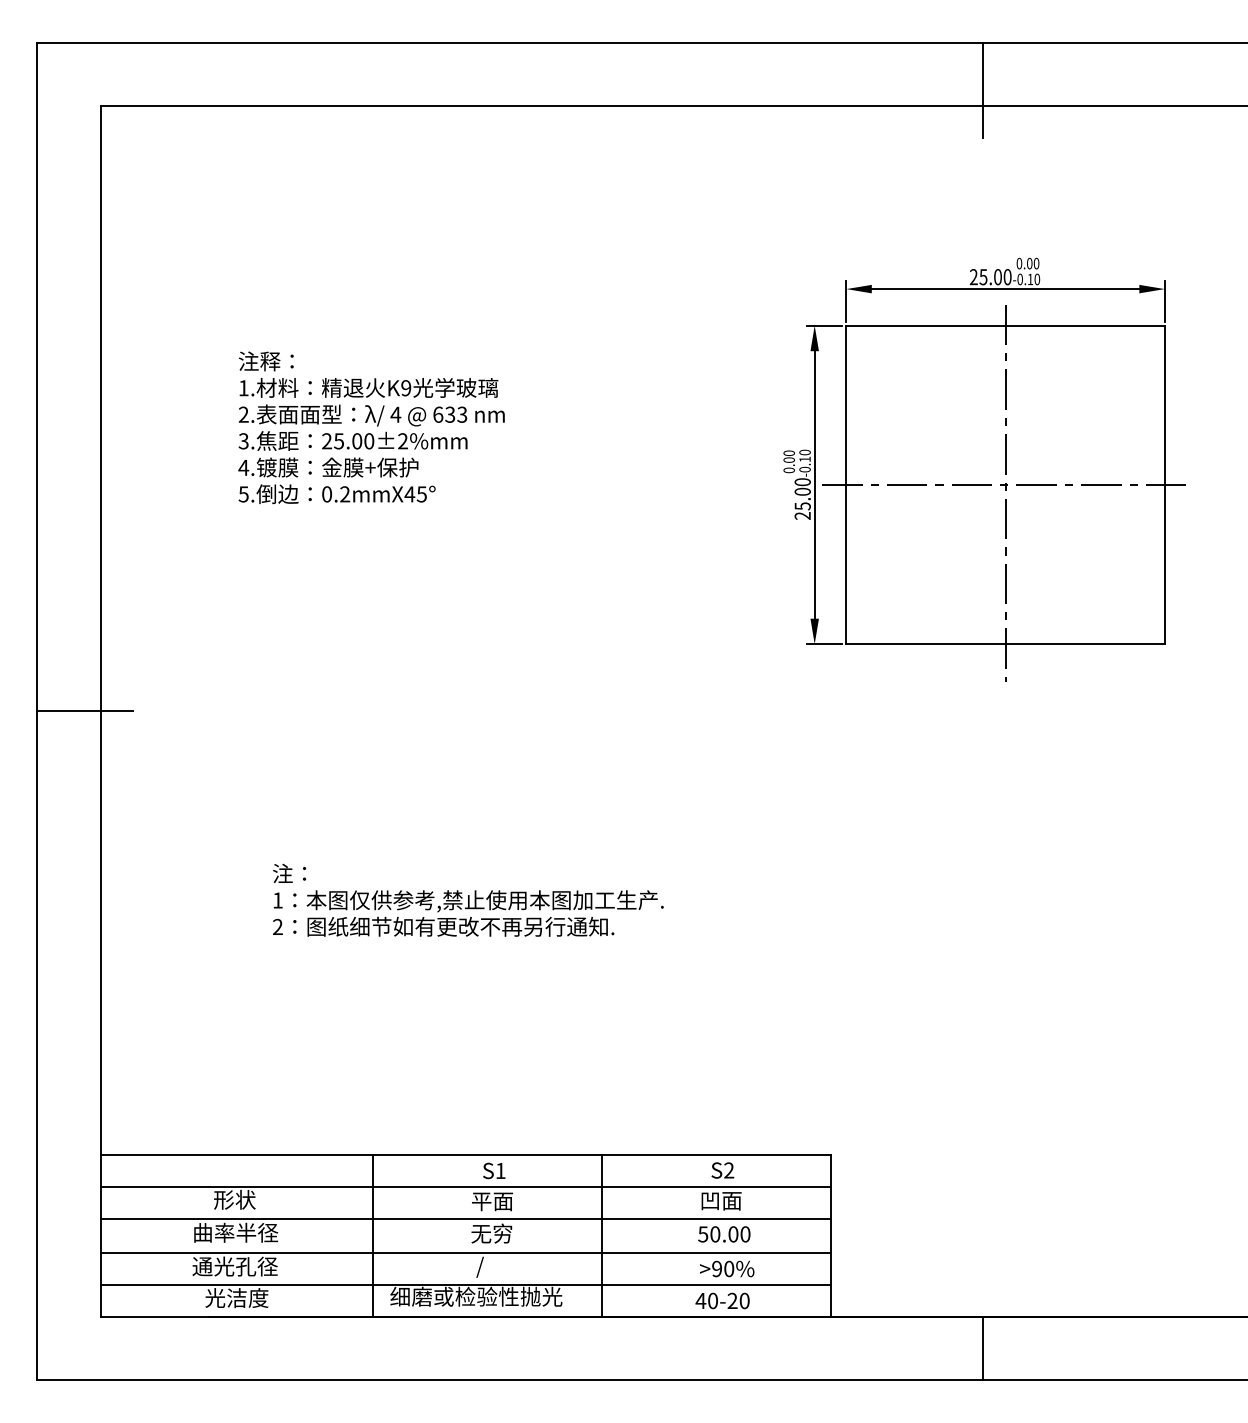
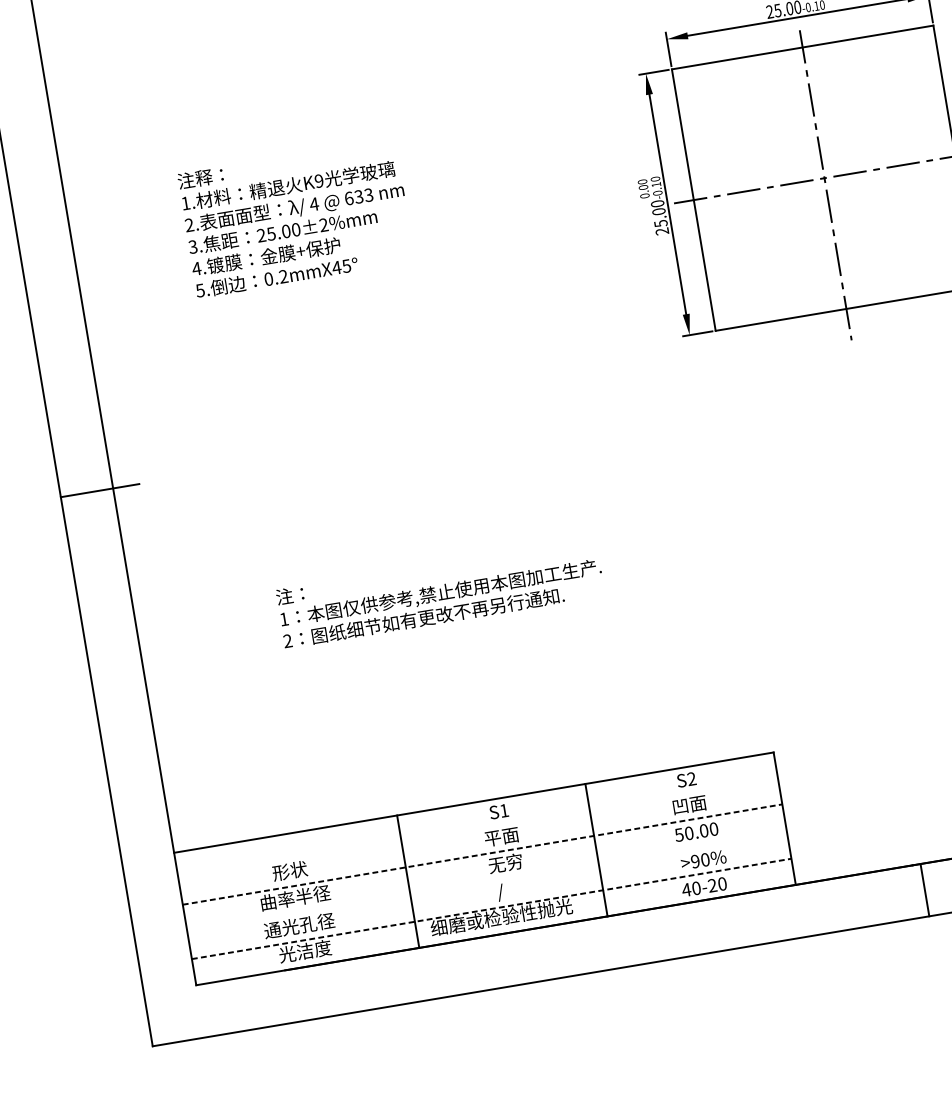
line: (466, 1187) -> (478, 829), removed
line: (466, 1218) -> (482, 854), solid -> dashed
line: (466, 1252) -> (487, 882), removed
line: (466, 1284) -> (491, 908), solid -> dashed

